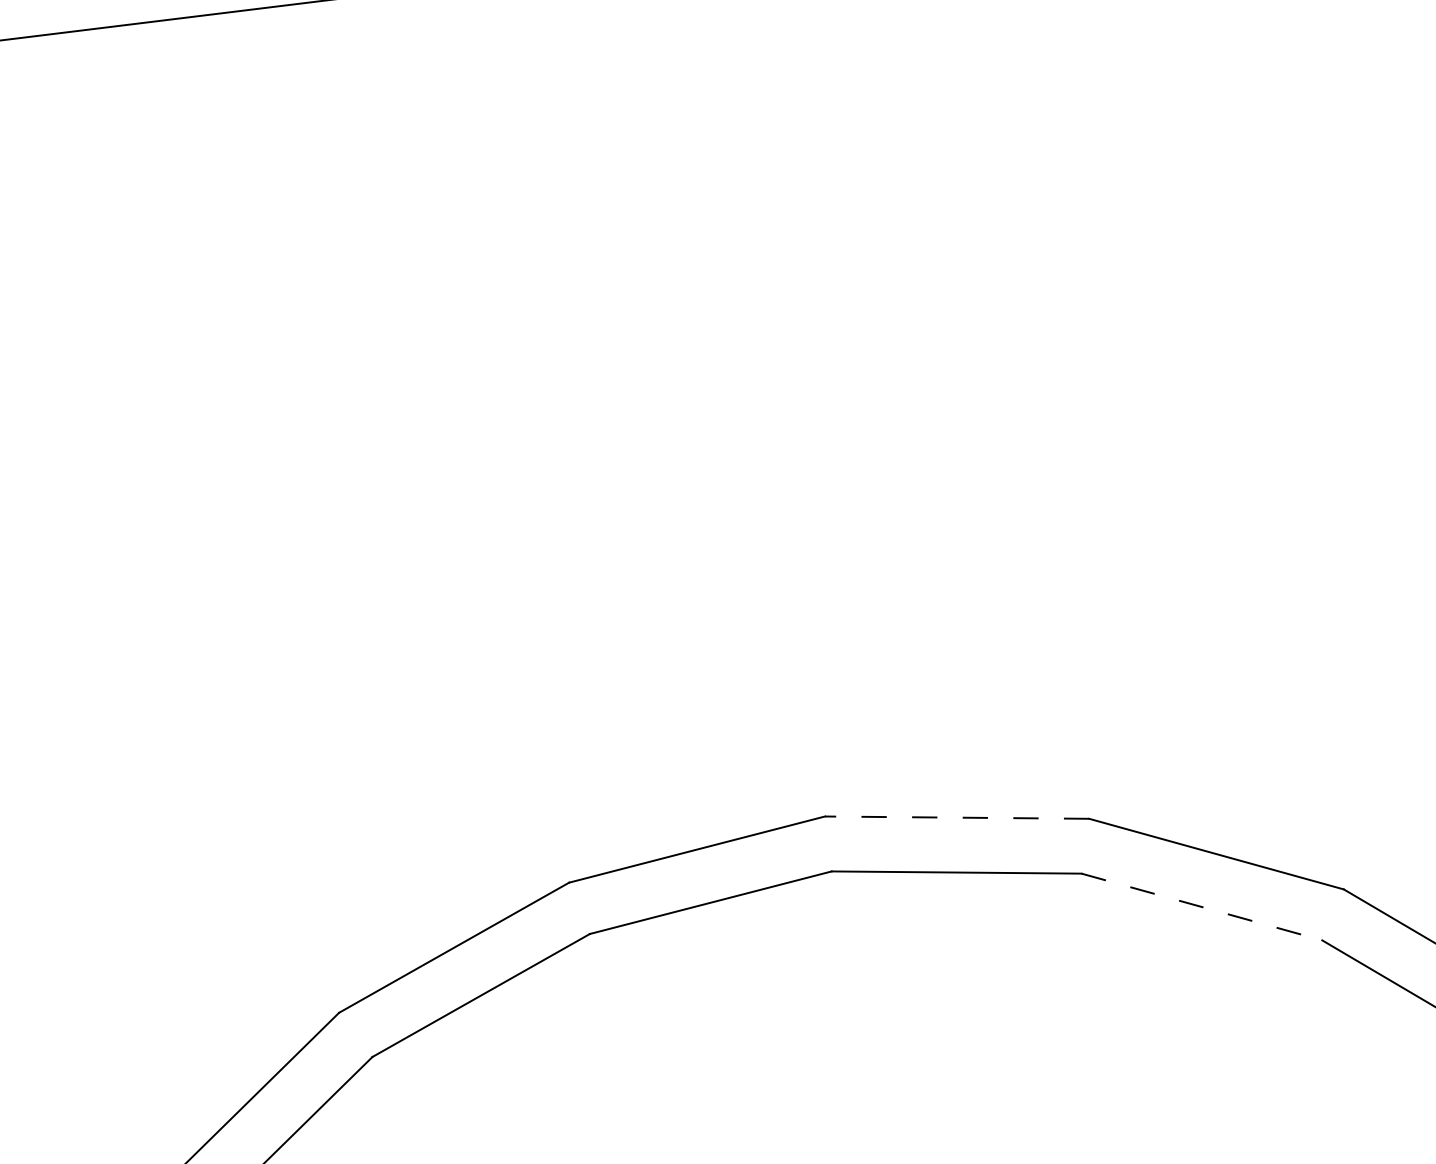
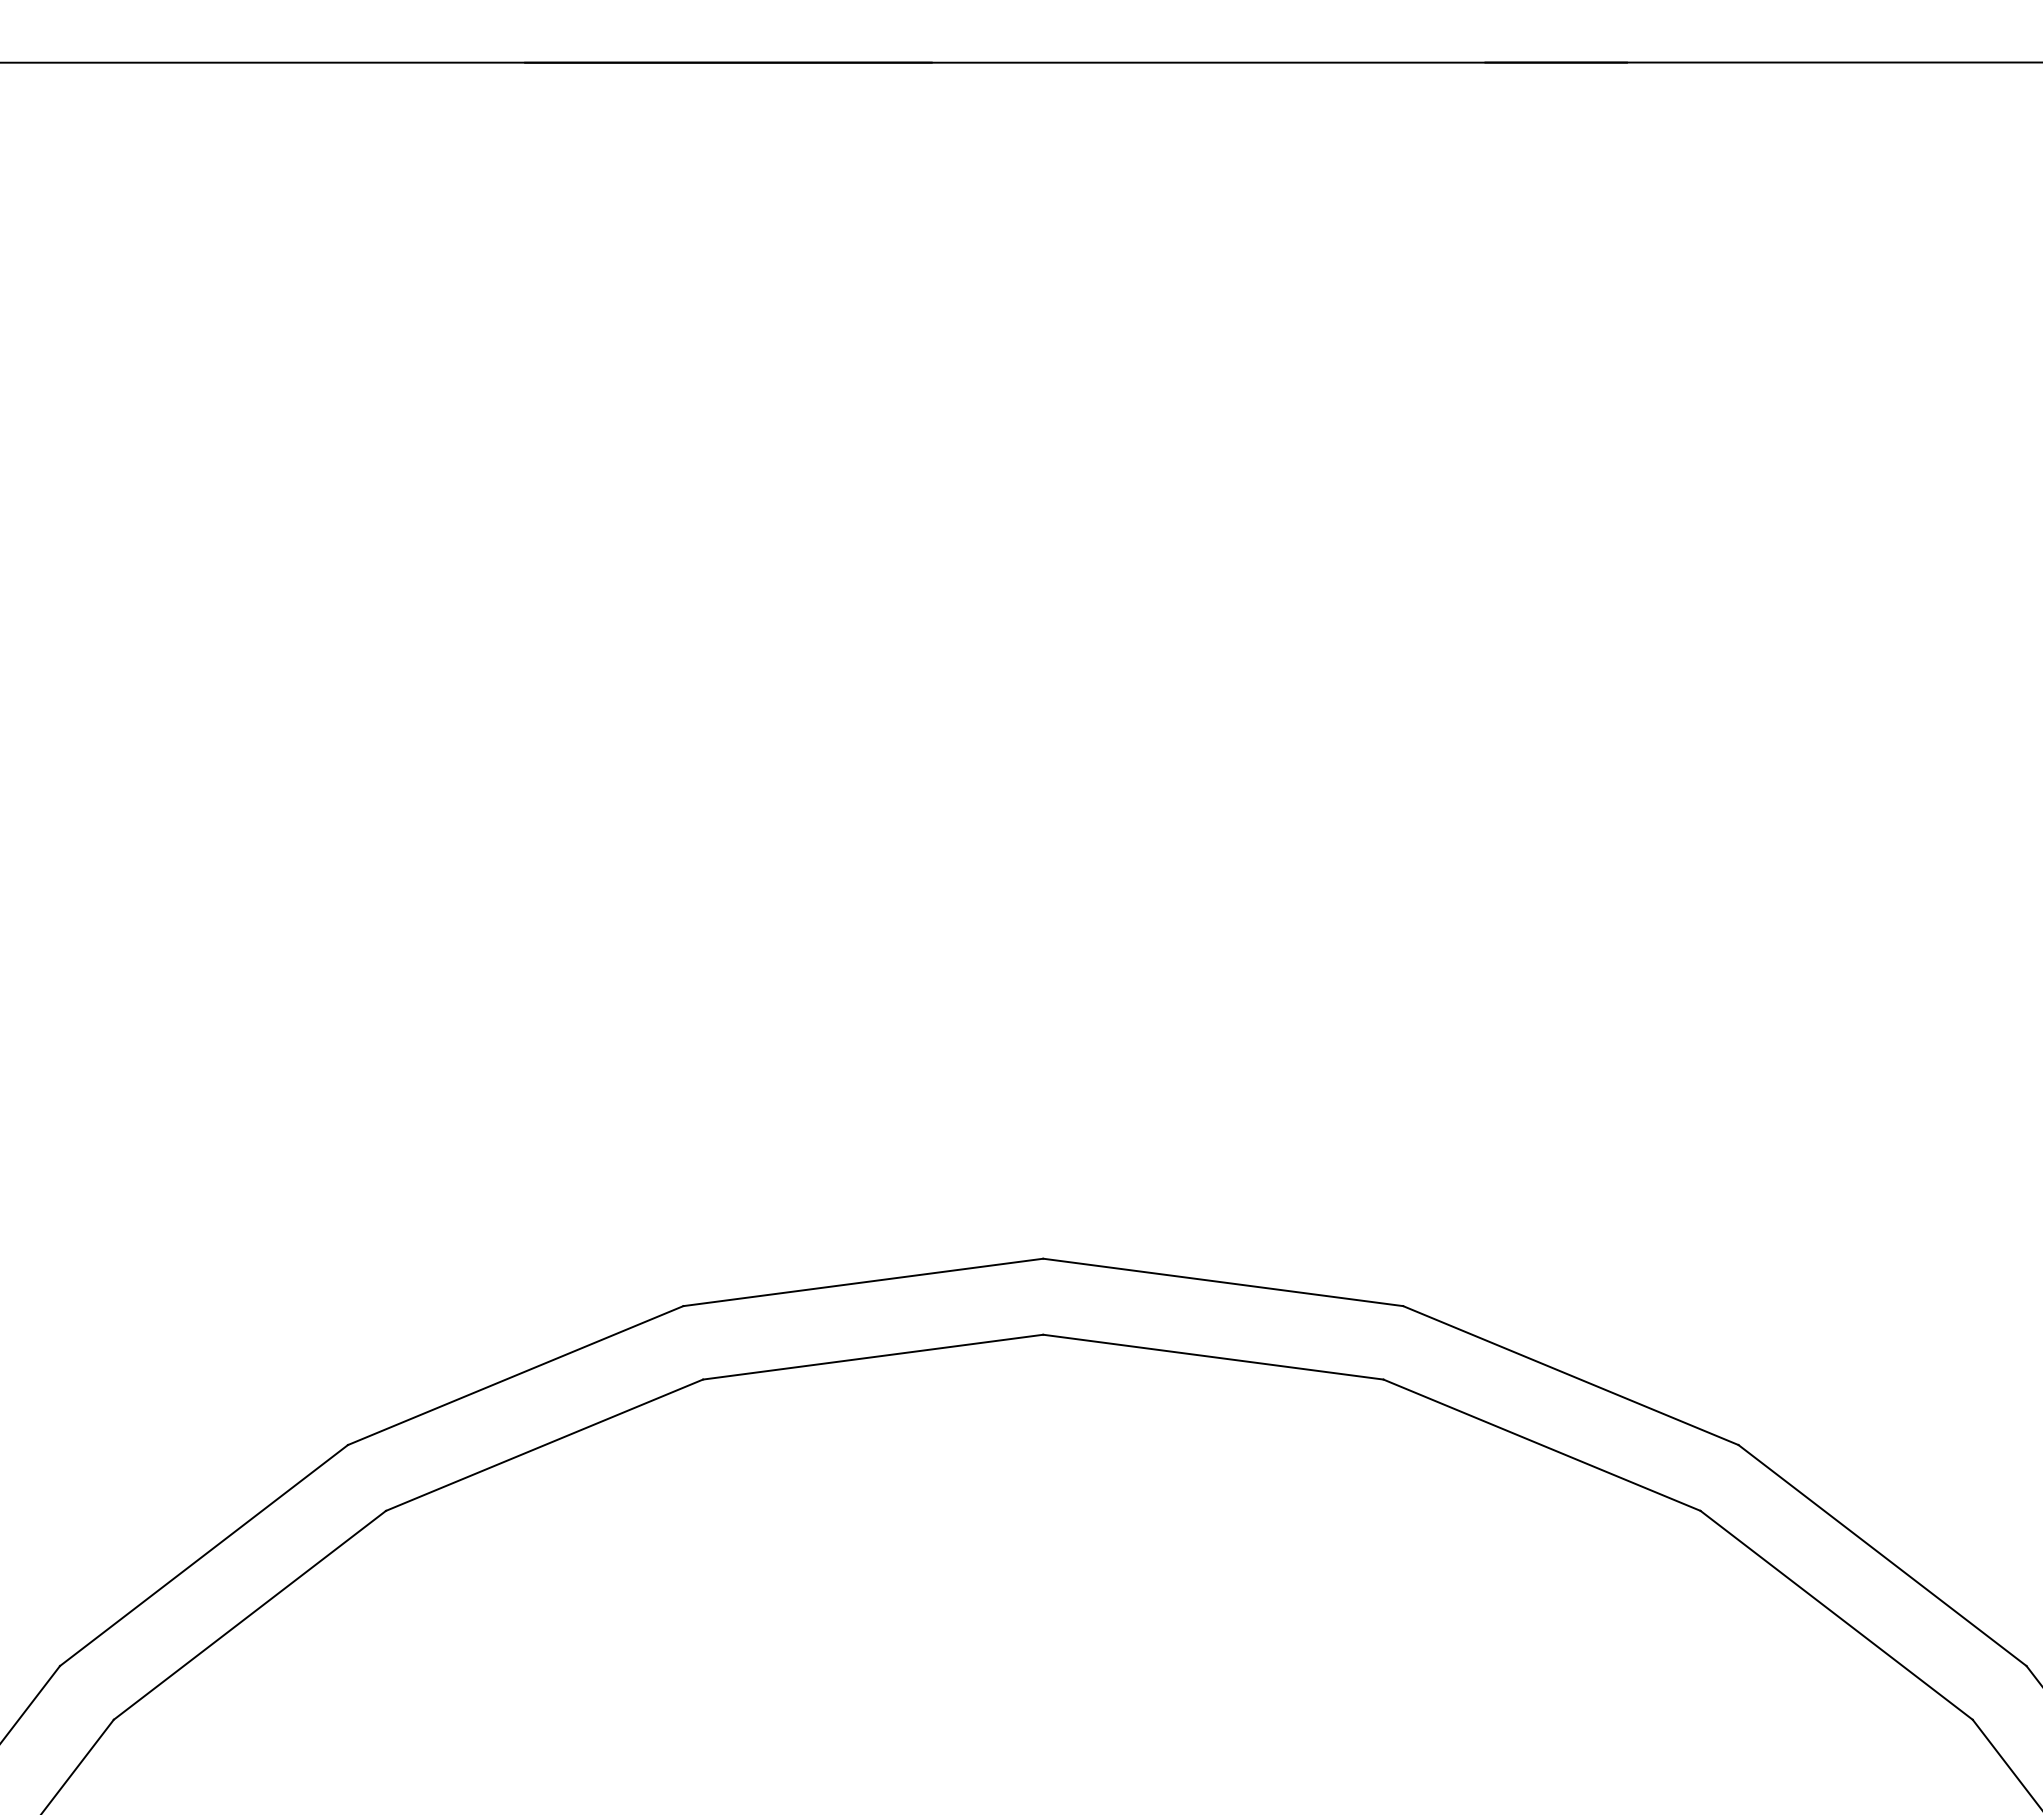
line: (957, 817) -> (1223, 1282), dashed -> solid
line: (1202, 907) -> (1542, 1445), dashed -> solid

